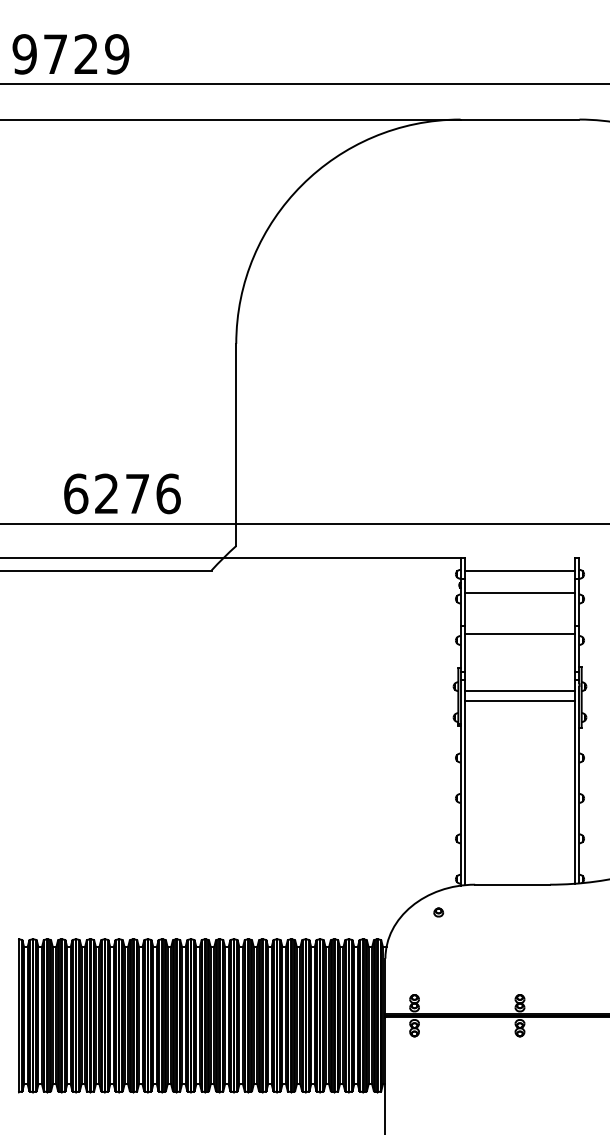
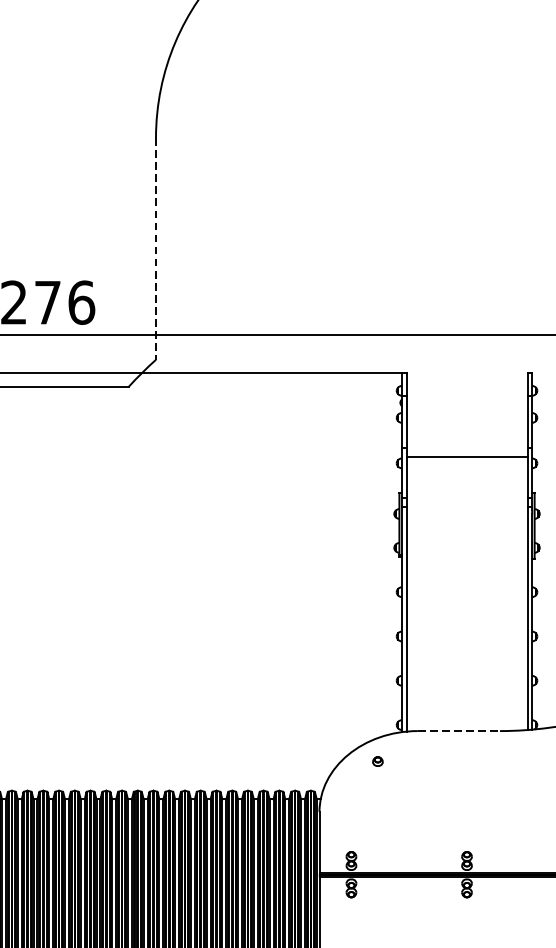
line: (236, 445) -> (156, 249), solid -> dashed
line: (519, 571) -> (466, 387), removed
line: (519, 593) -> (466, 411), removed
line: (519, 690) -> (466, 518), removed
line: (519, 701) -> (466, 530), removed
line: (513, 884) -> (459, 730), solid -> dashed

